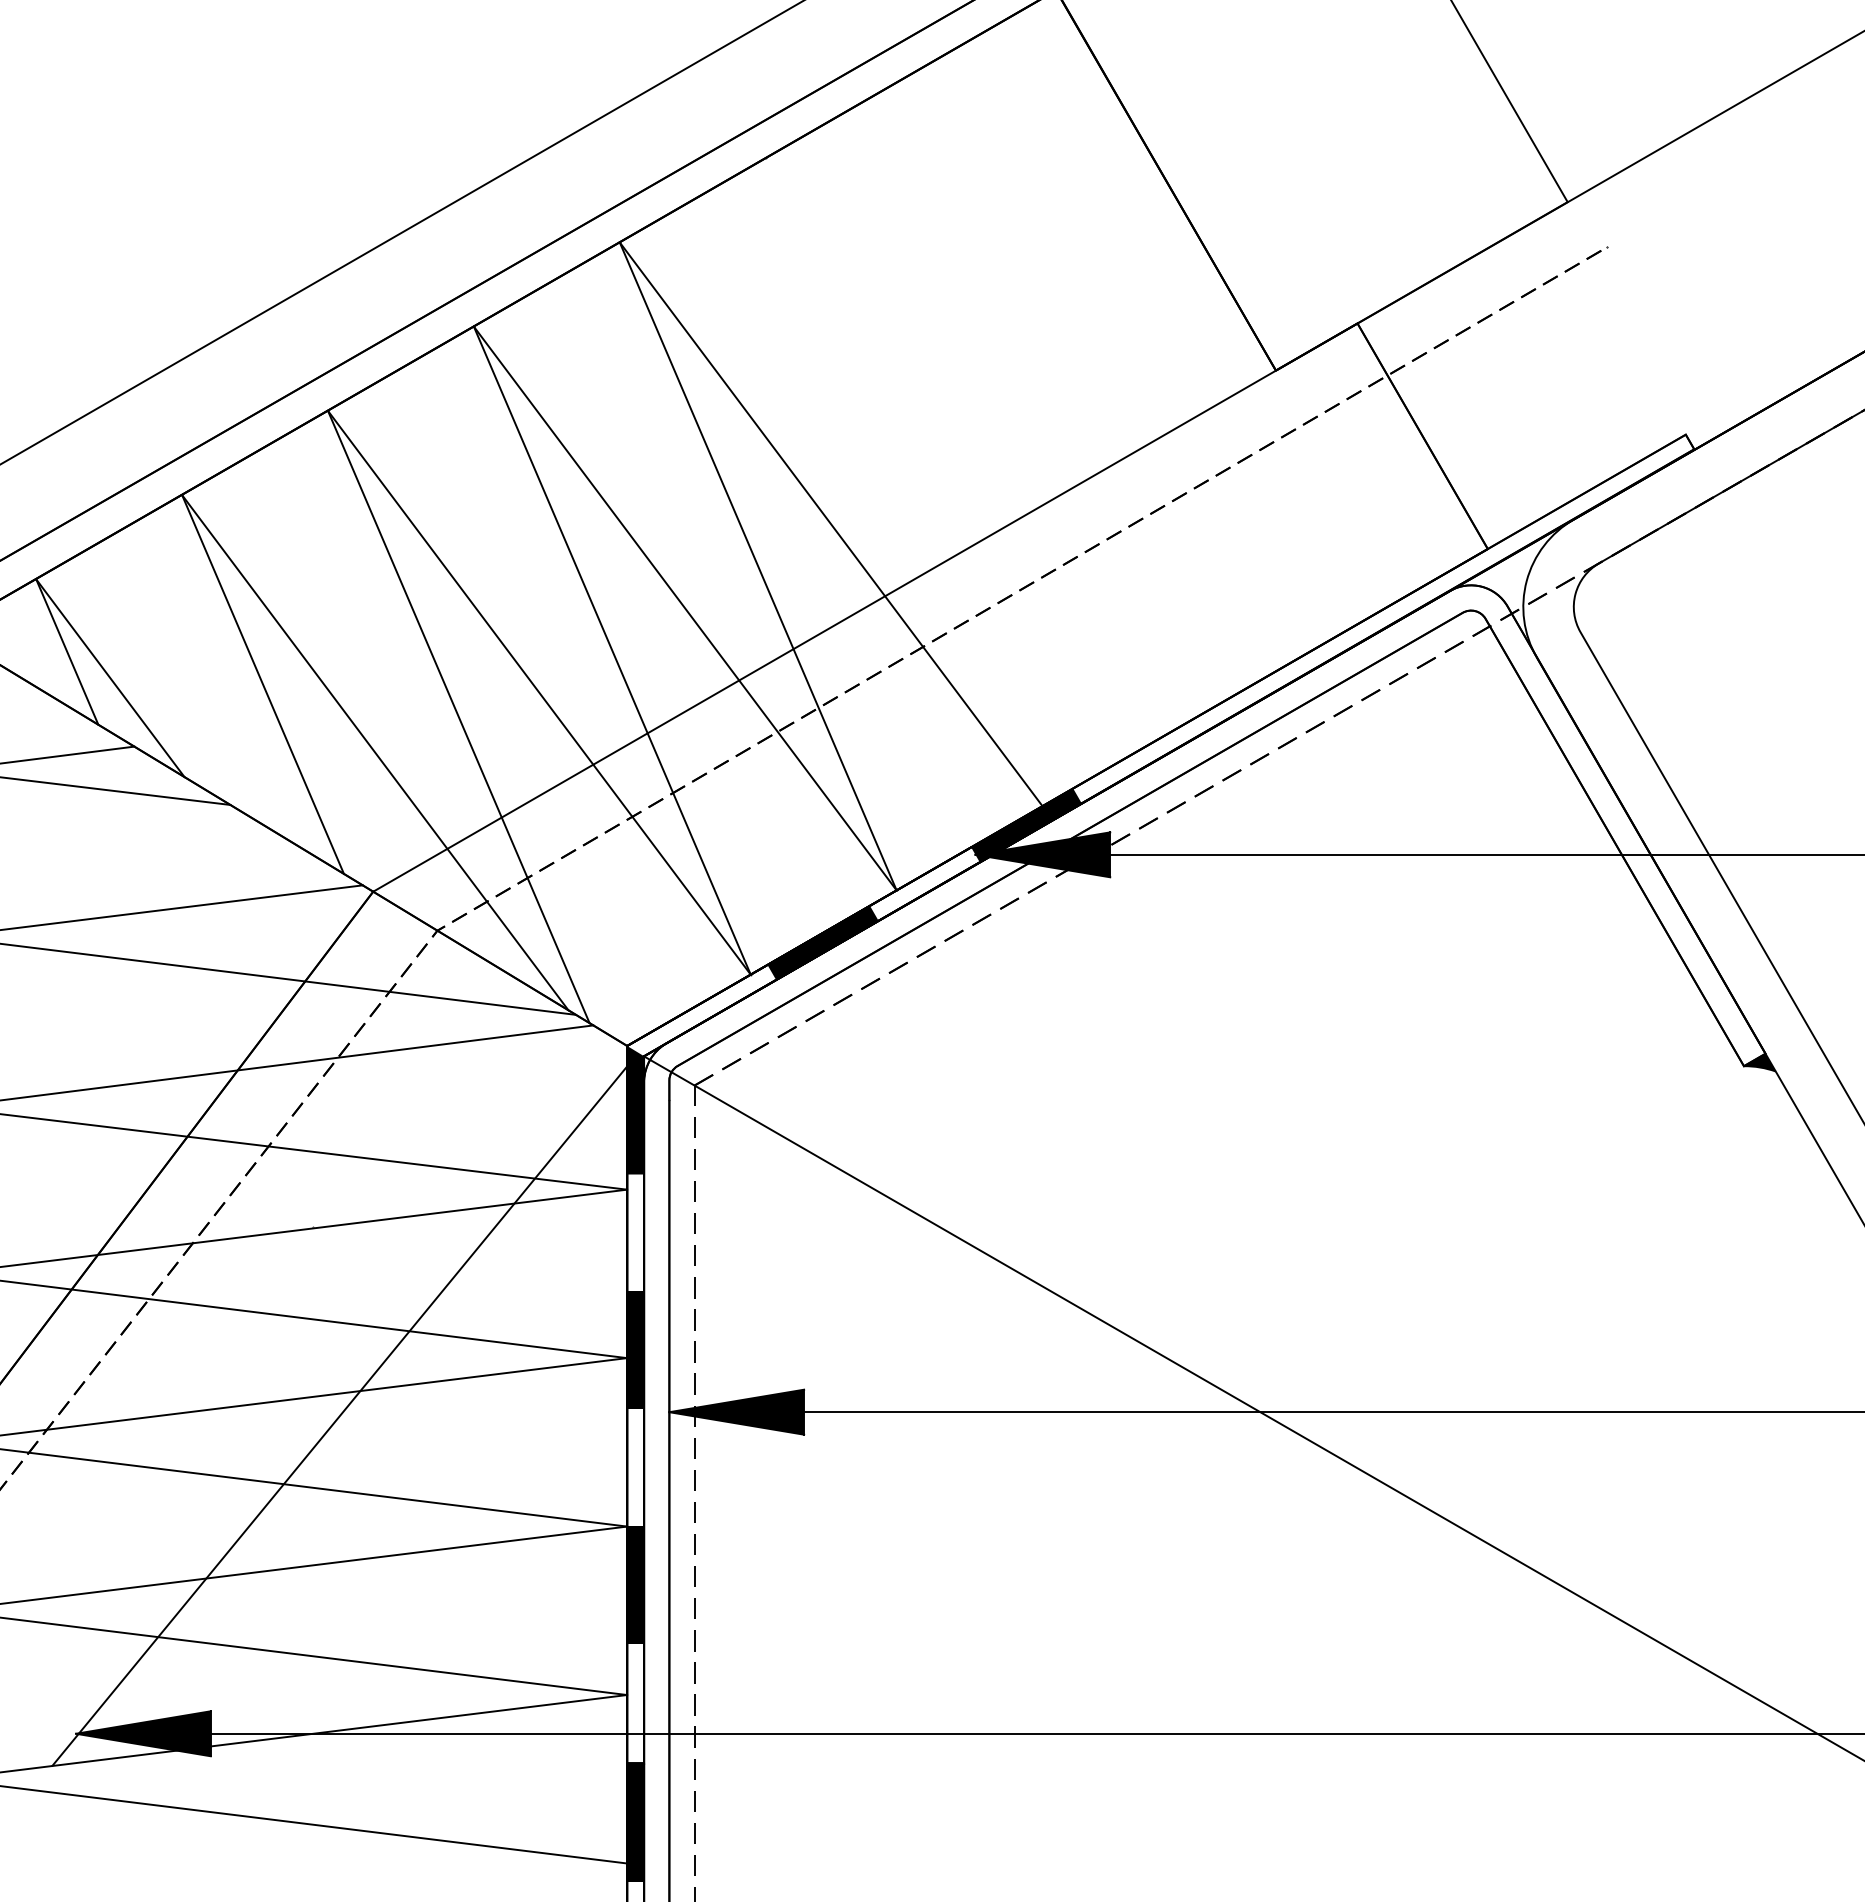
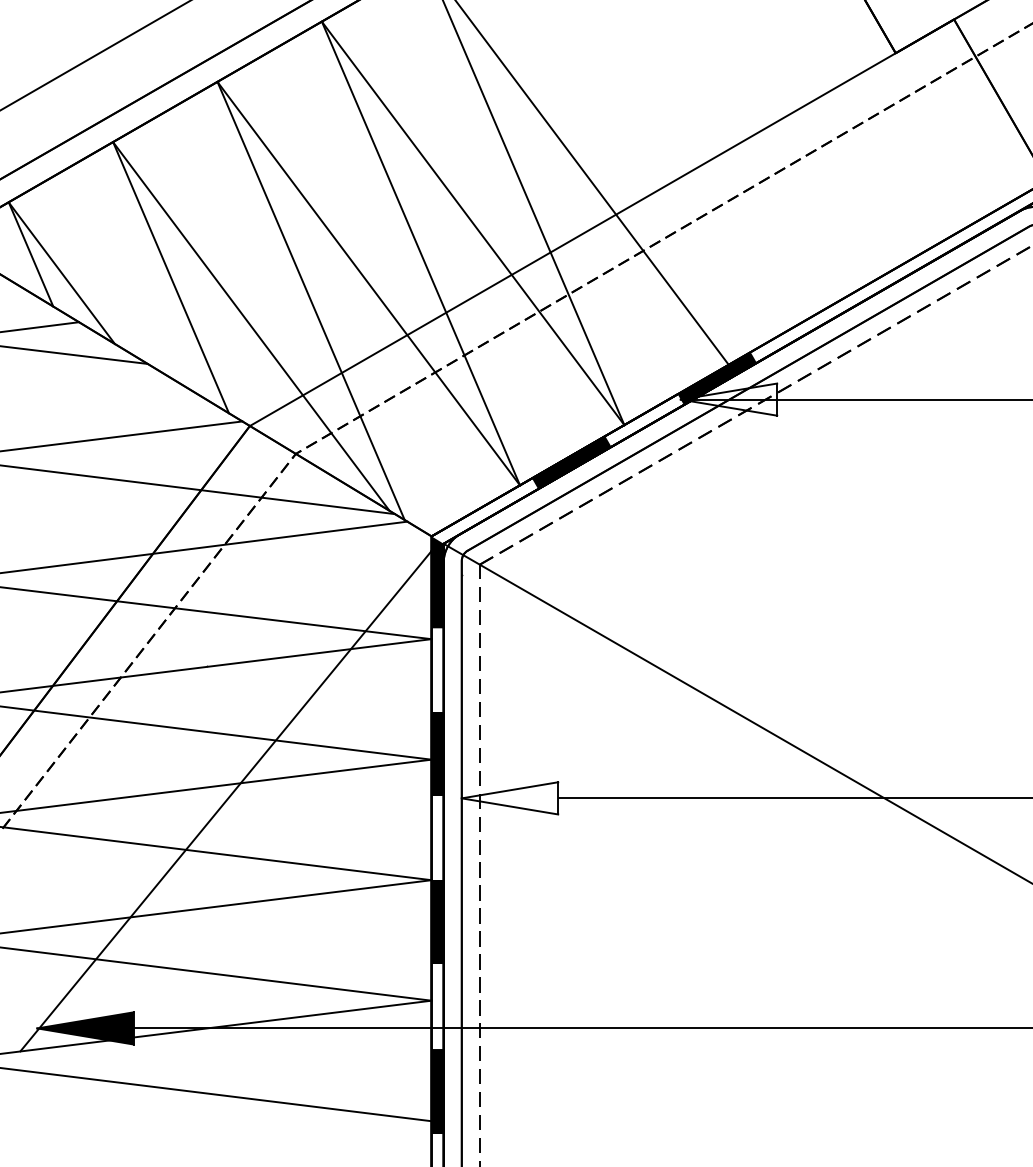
fill: (1042, 854) -> (728, 399), removed
fill: (736, 1411) -> (509, 797), removed

